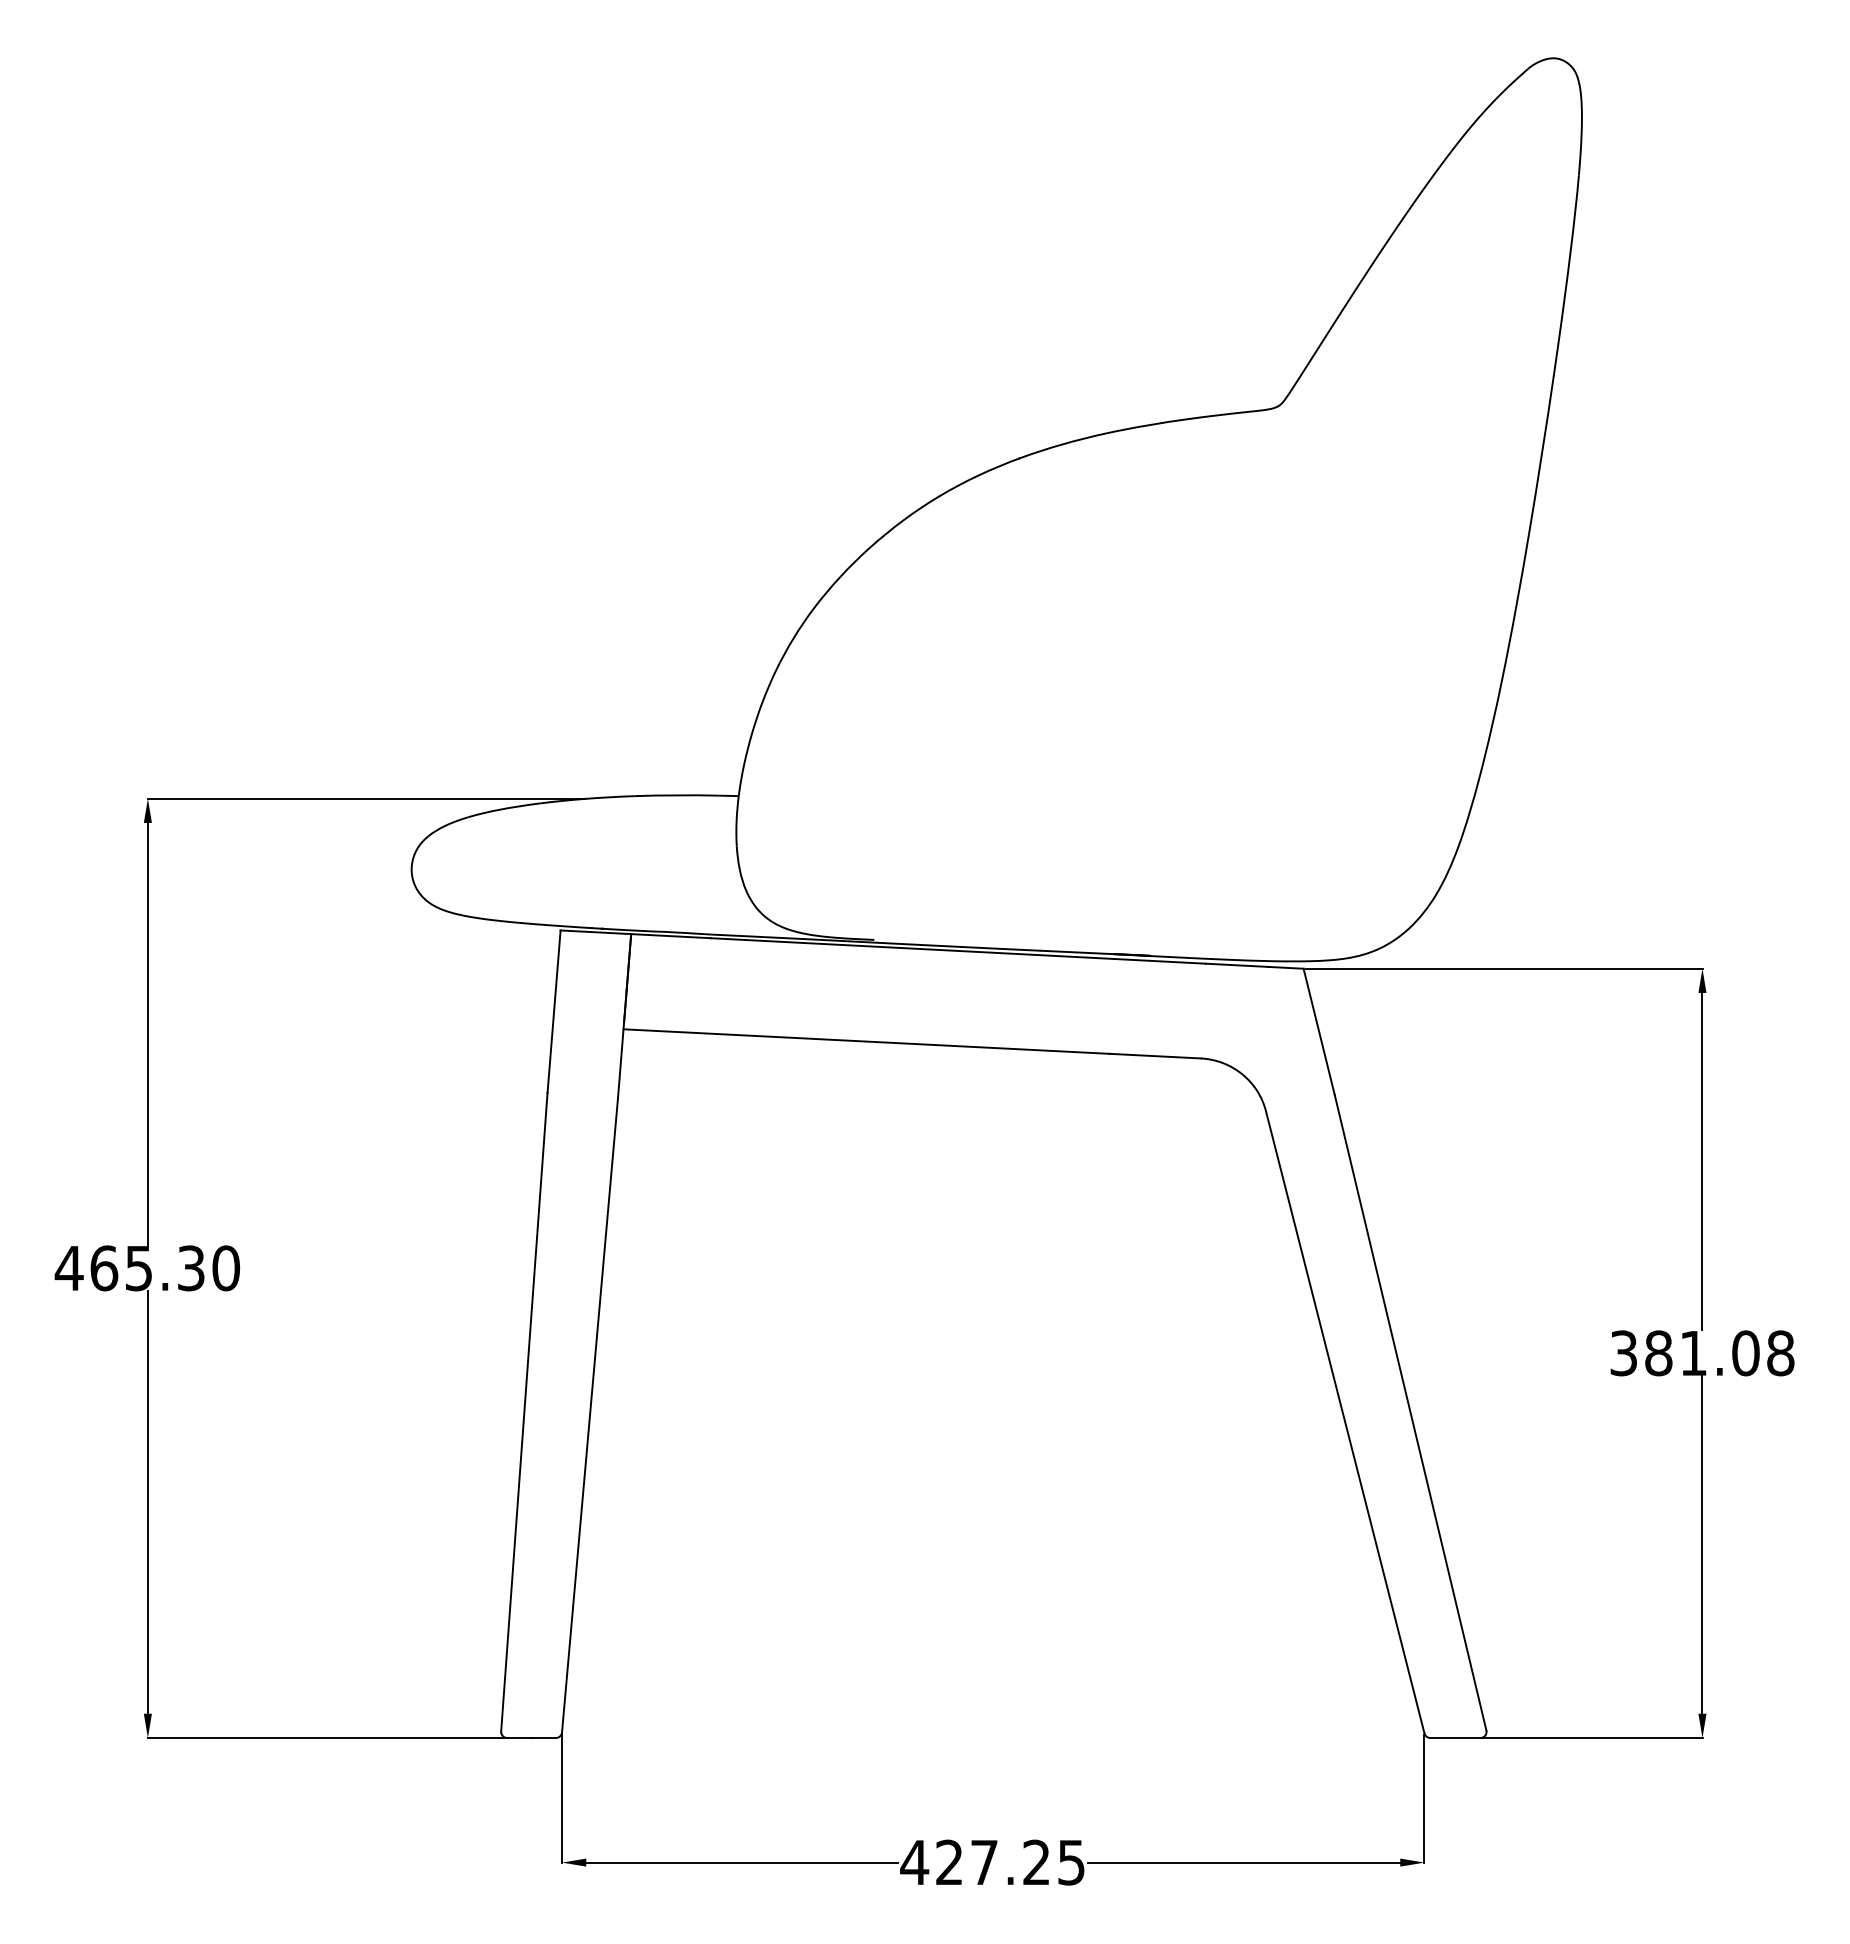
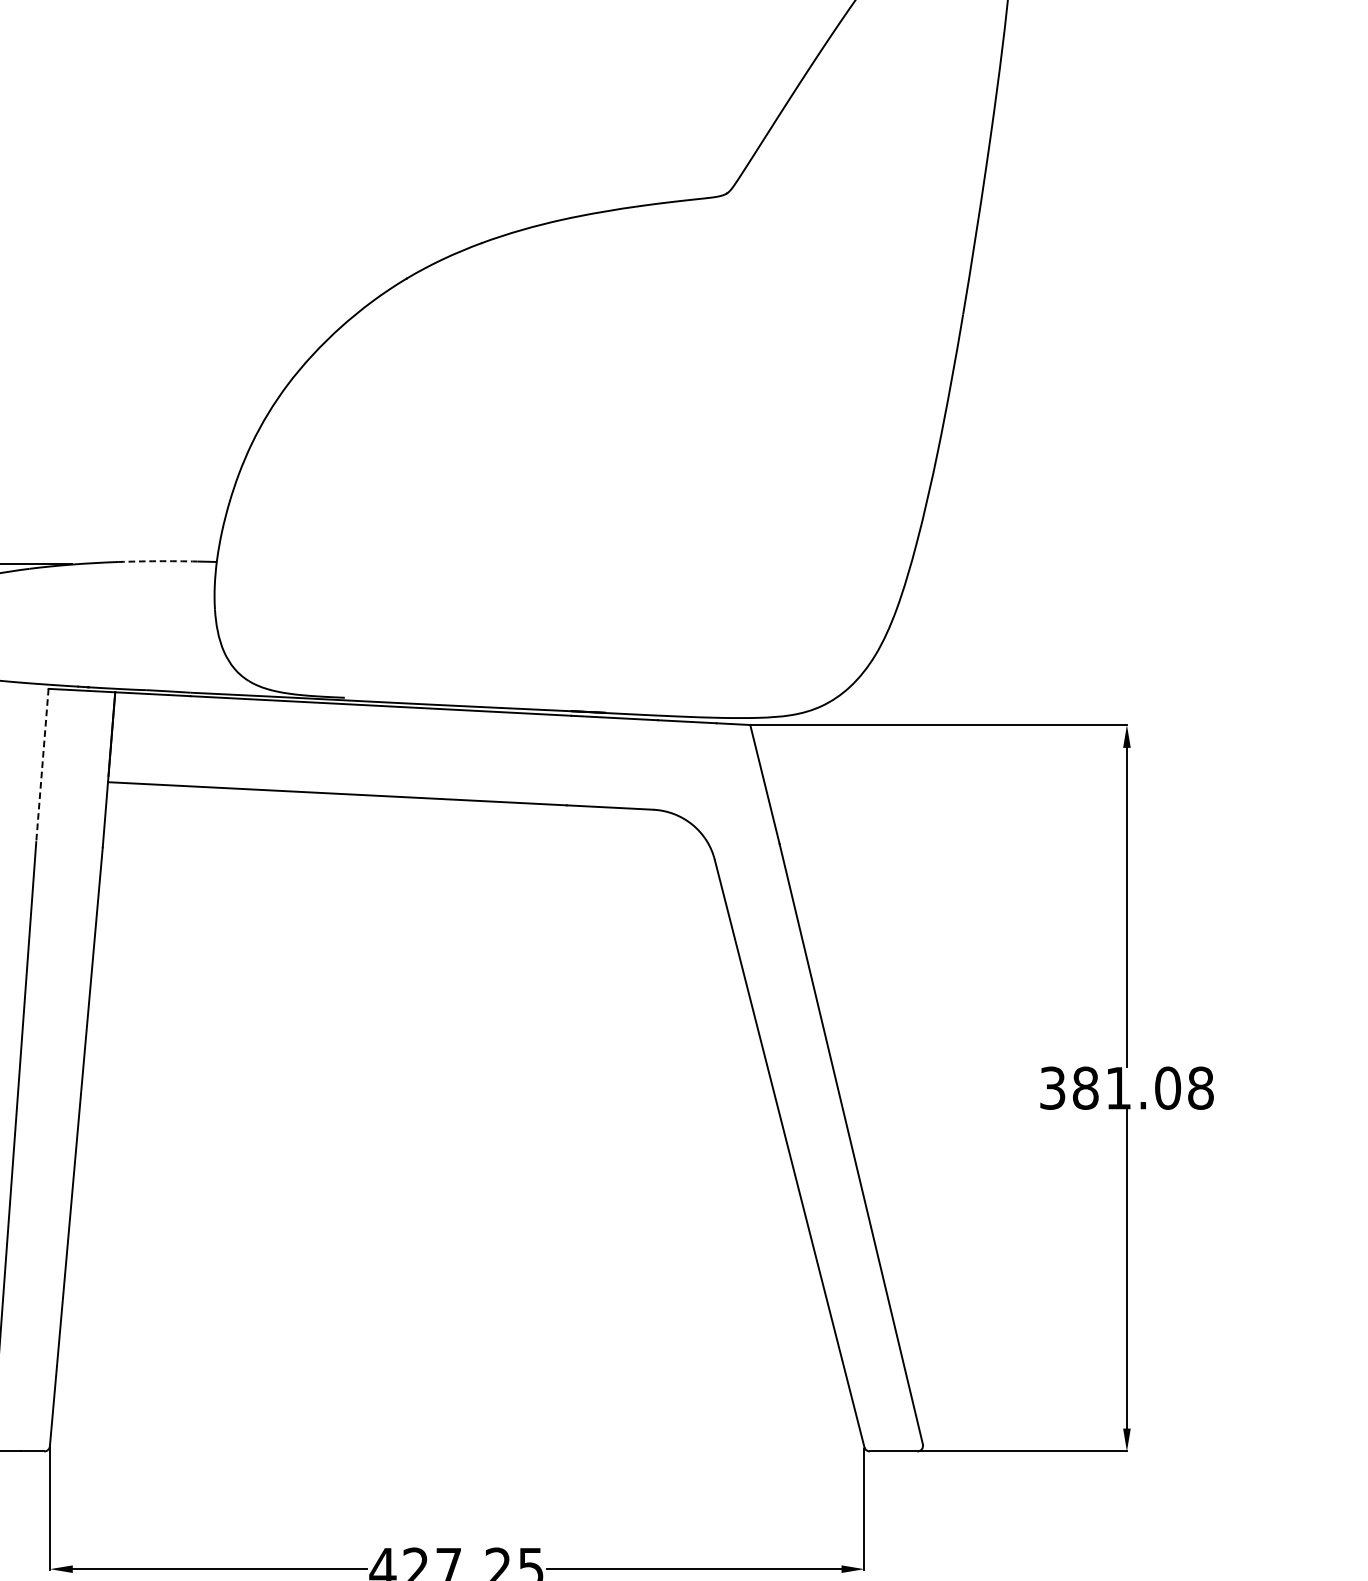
arc: (676, 795) -> (158, 561), solid -> dashed
line: (554, 1012) -> (42, 766), solid -> dashed

